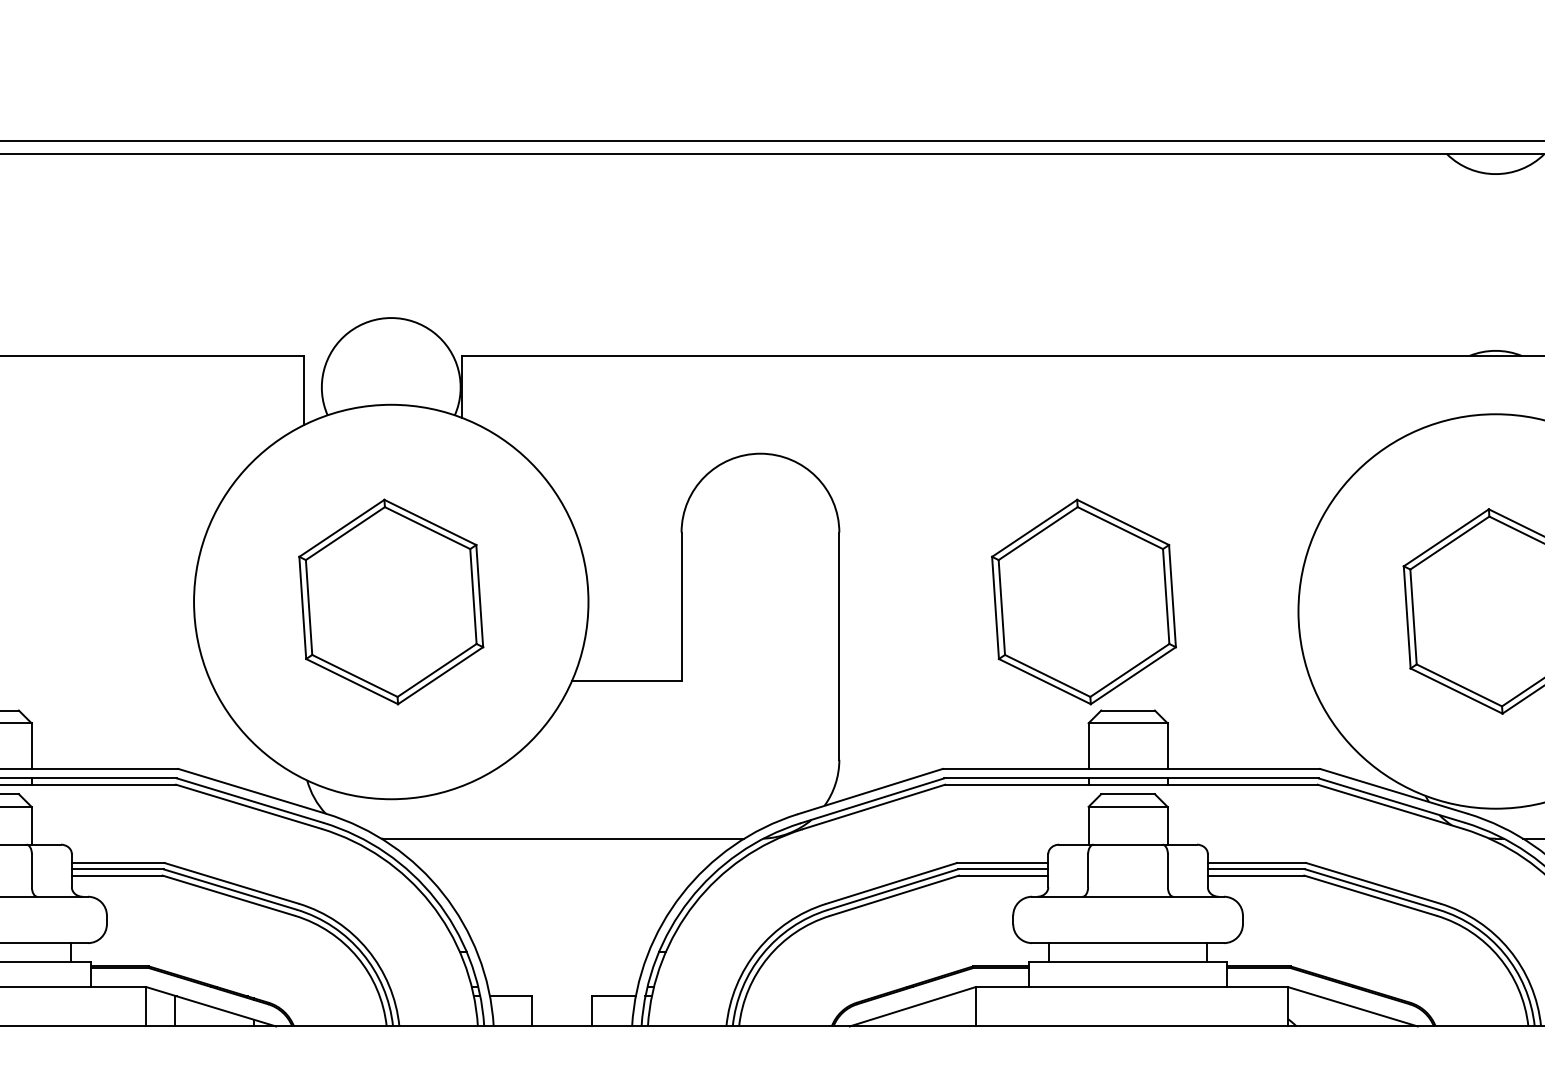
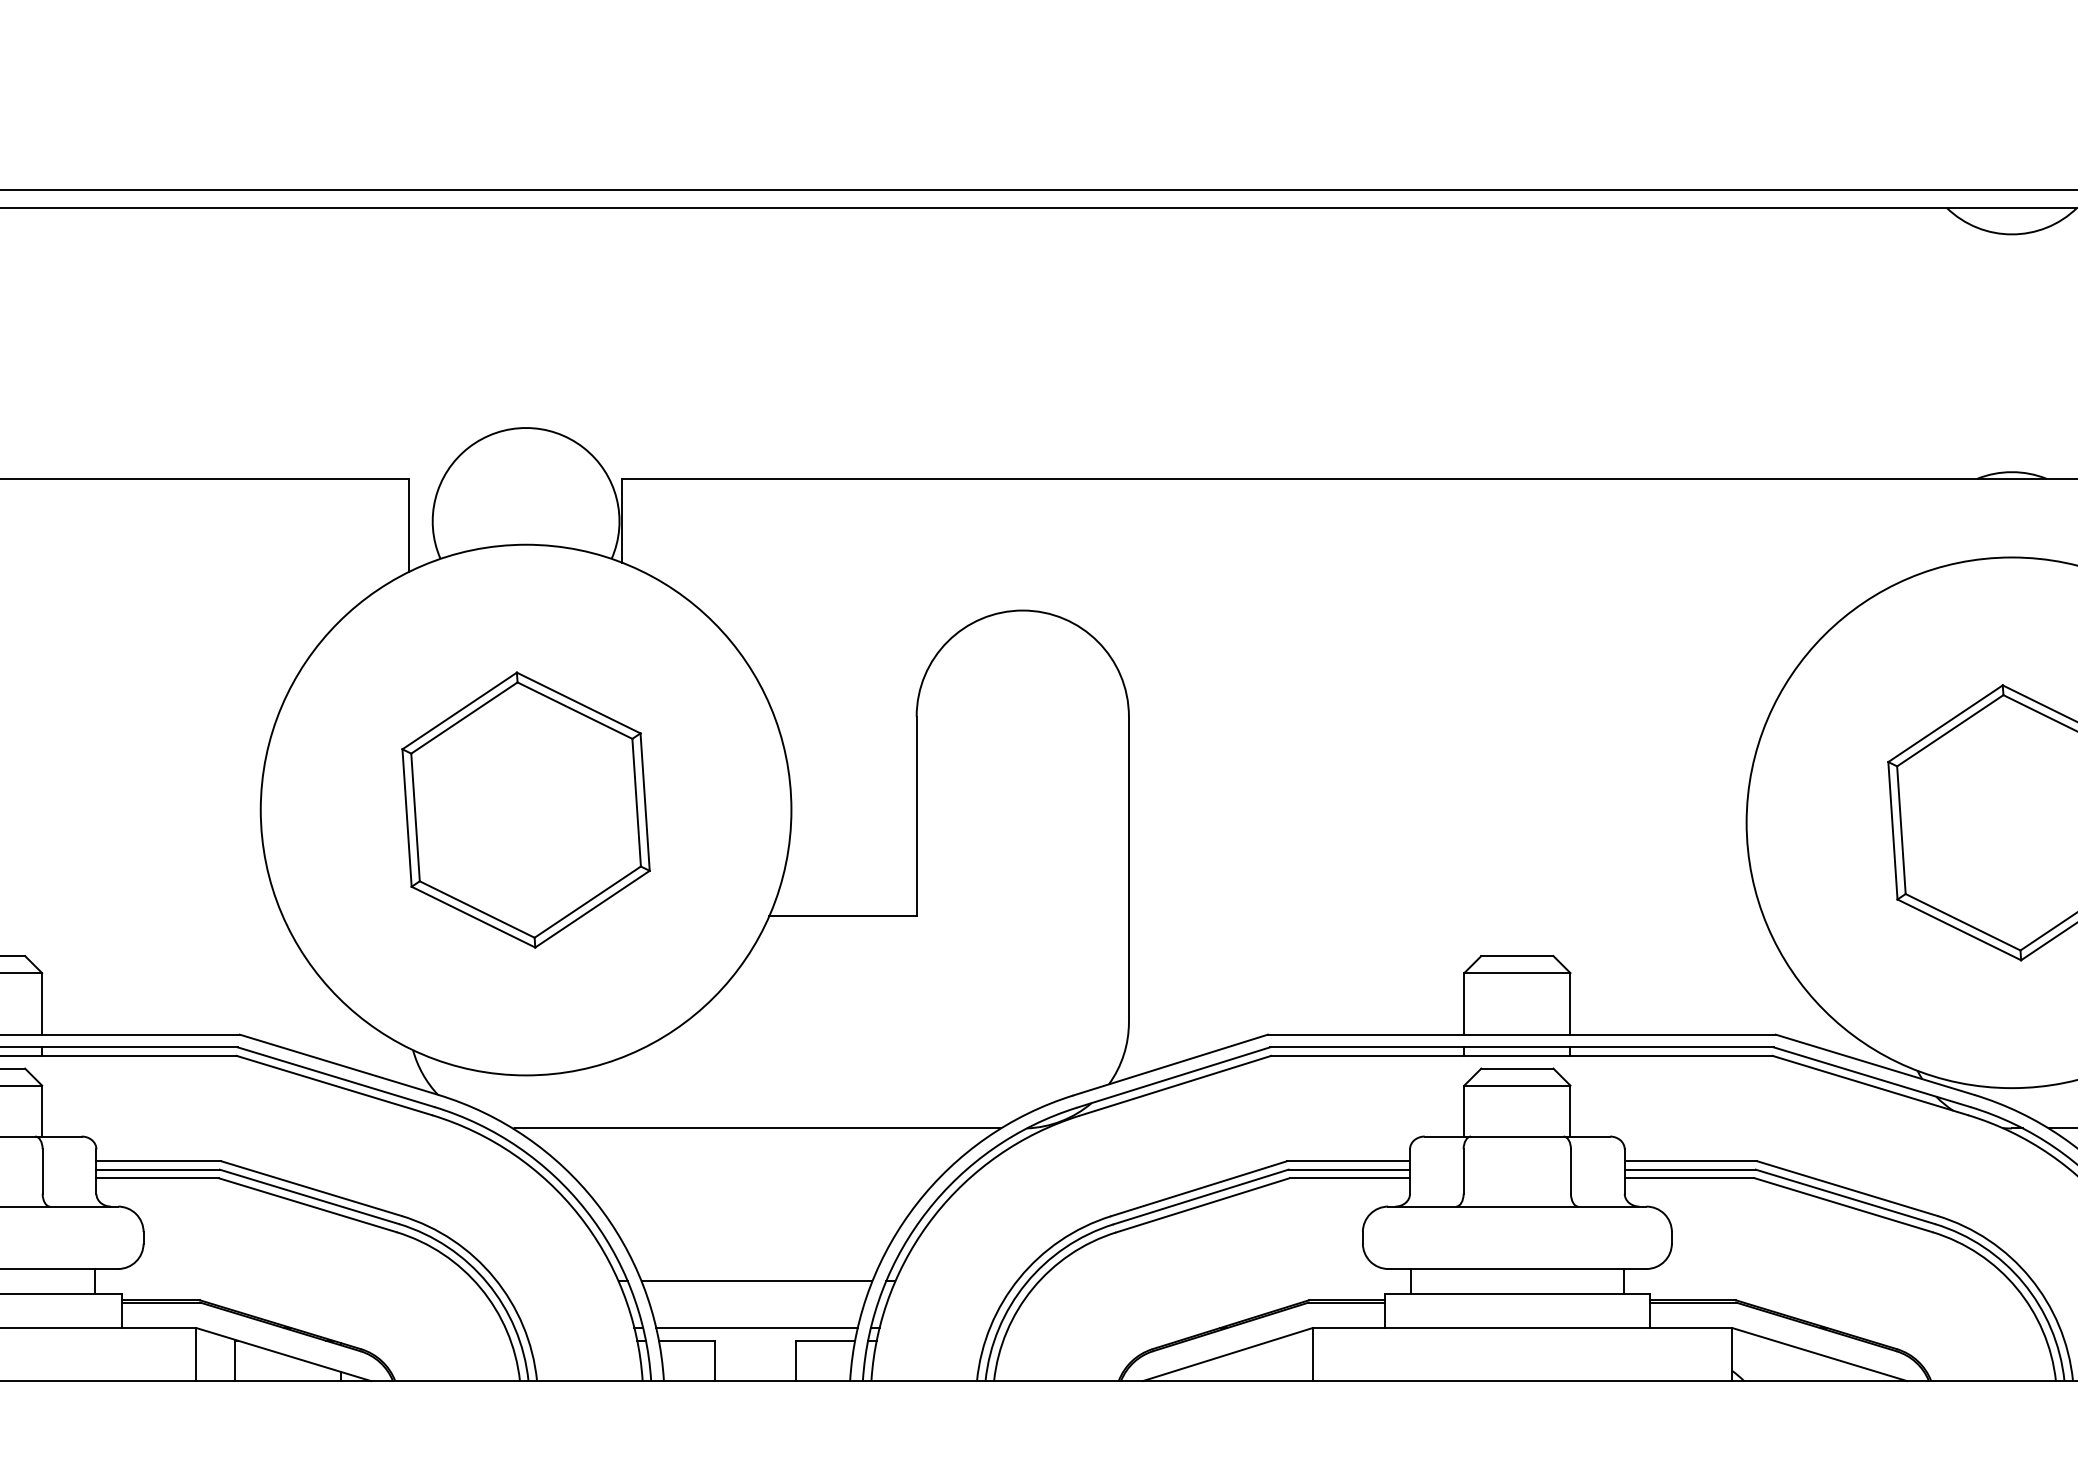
part: (1083, 601) -> (1457, 809), removed
line: (562, 952) -> (756, 1281), added
line: (562, 987) -> (756, 1328), added

